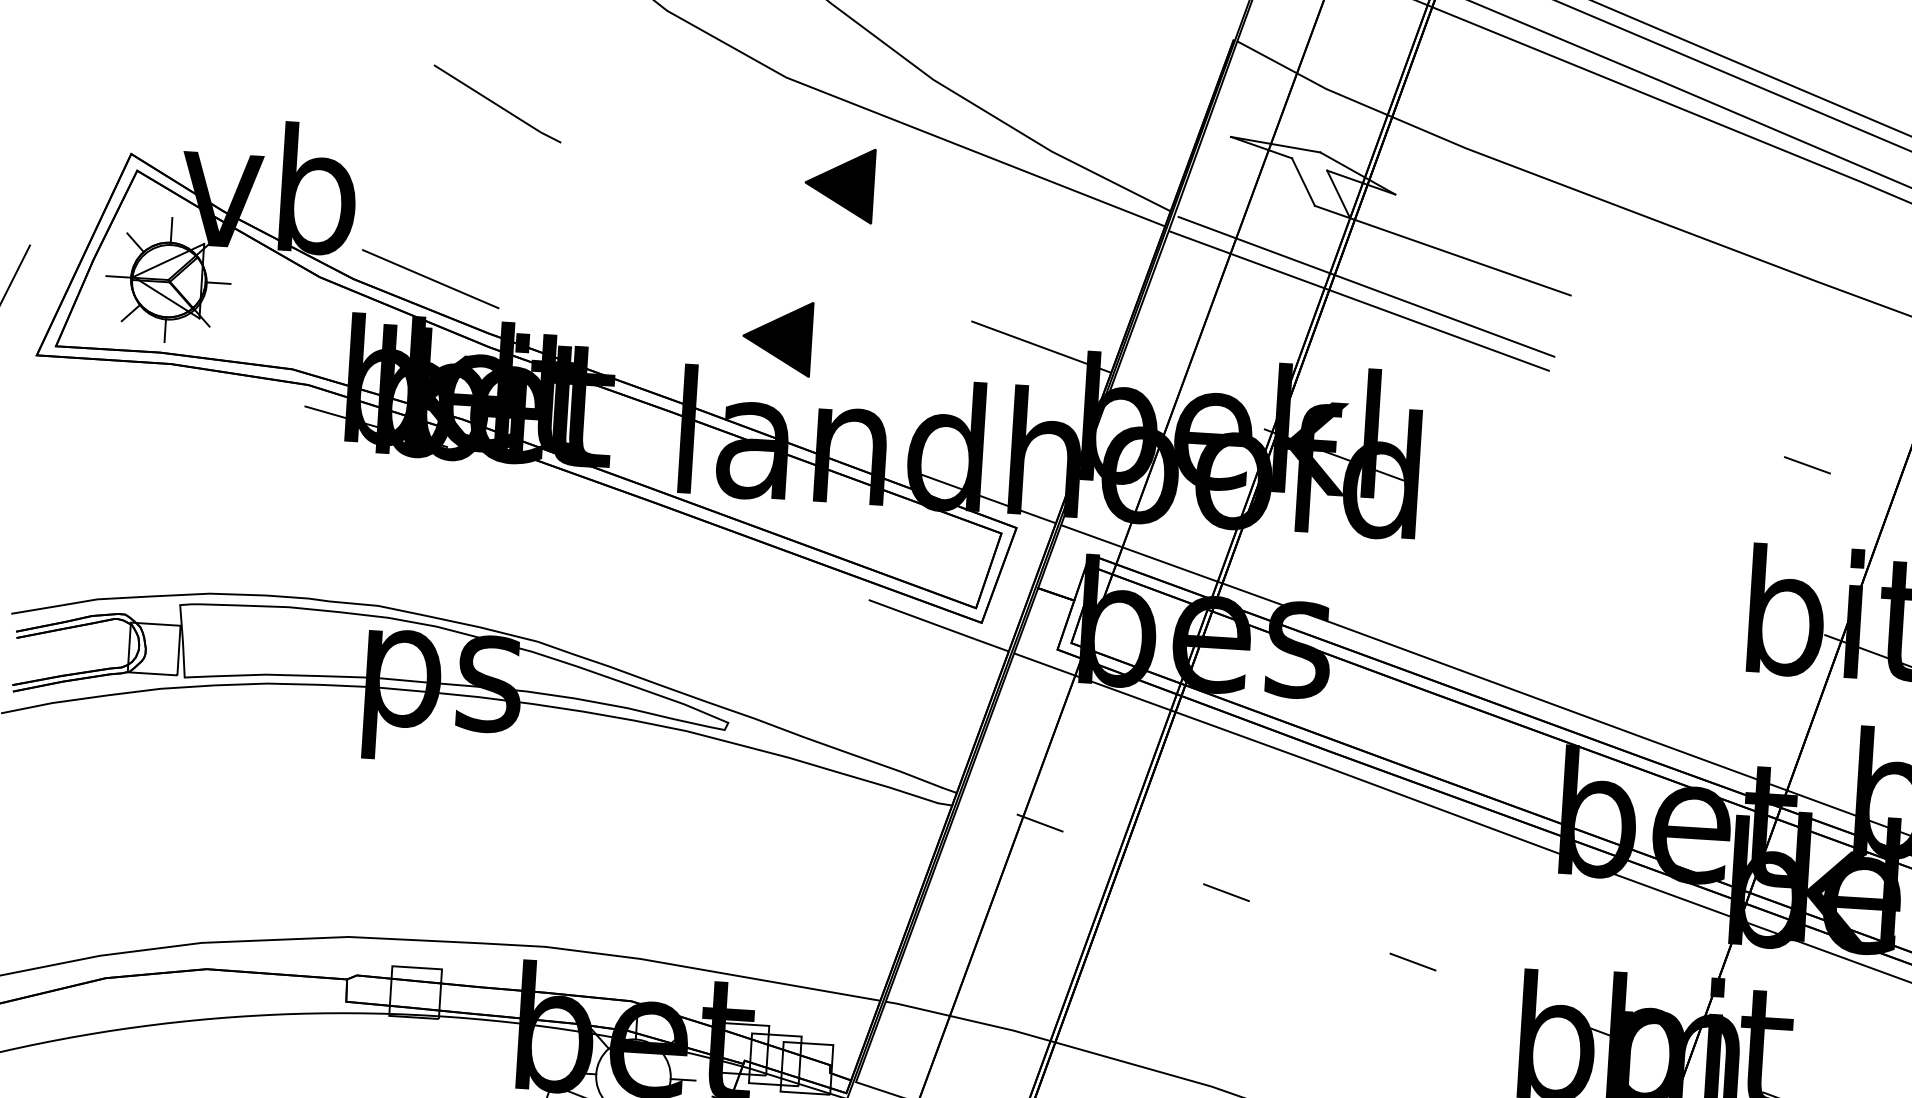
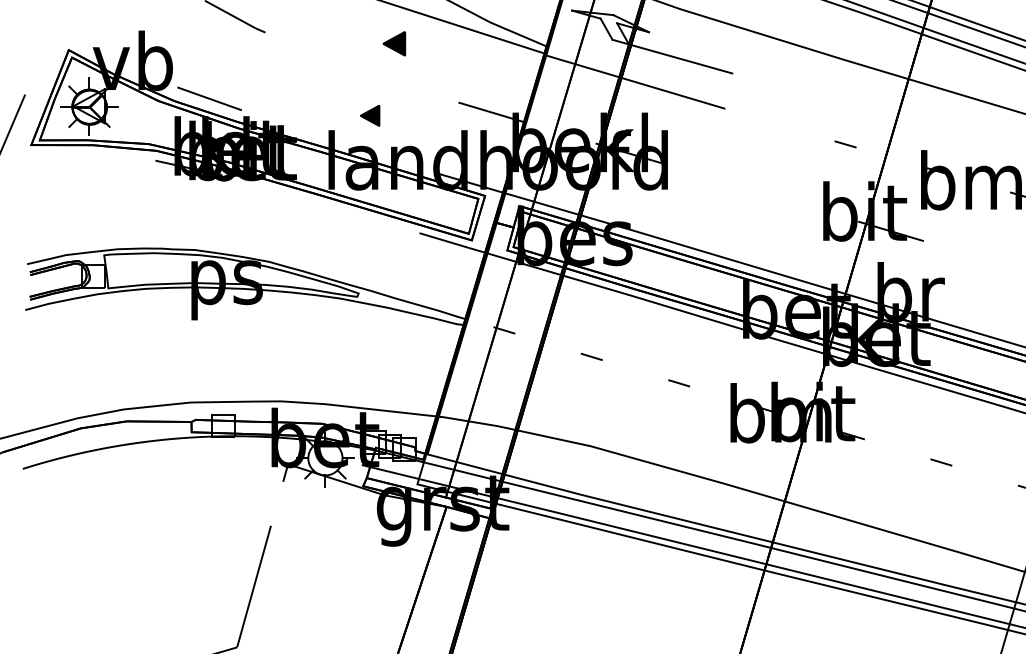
part: (840, 184) -> (394, 43), size x0.7
line: (1366, 284) -> (638, 74), removed
part: (776, 337) -> (369, 115), size x0.6

